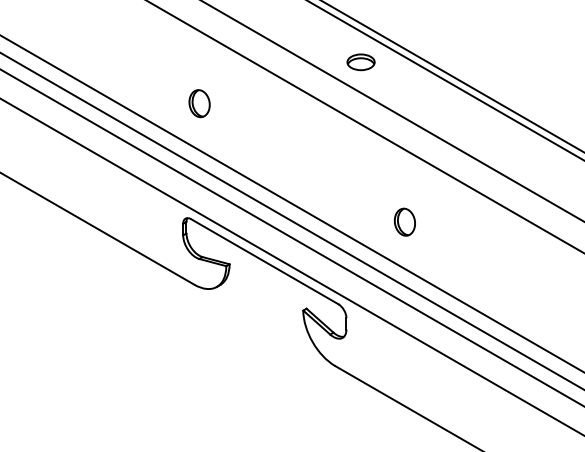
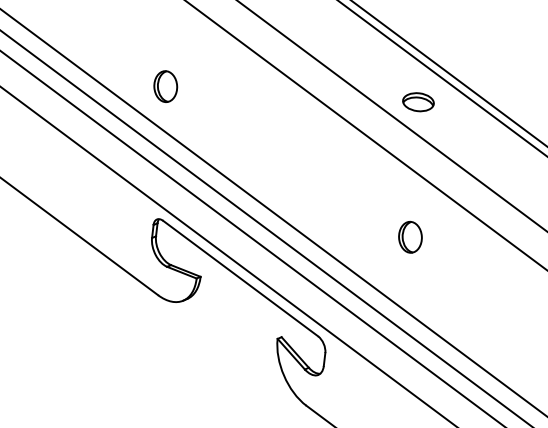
part: (360, 62) -> (417, 102), moved
part: (199, 103) -> (165, 86), moved
part: (404, 221) -> (410, 236), moved

